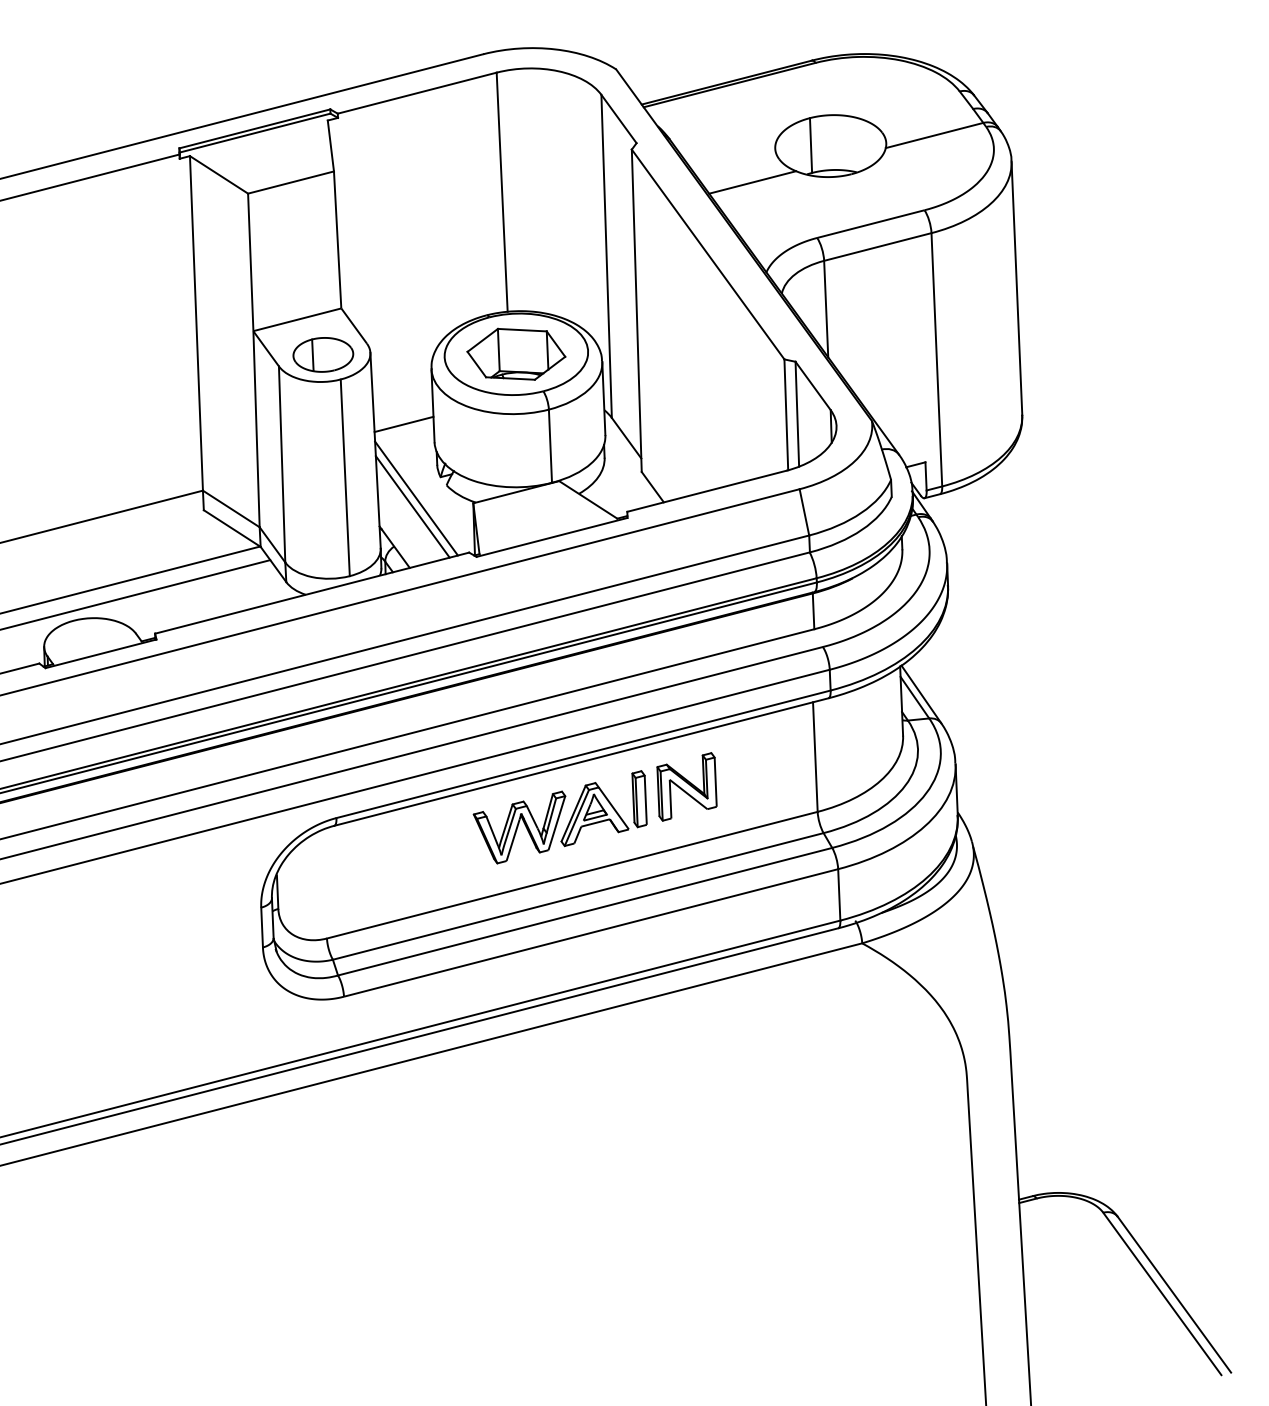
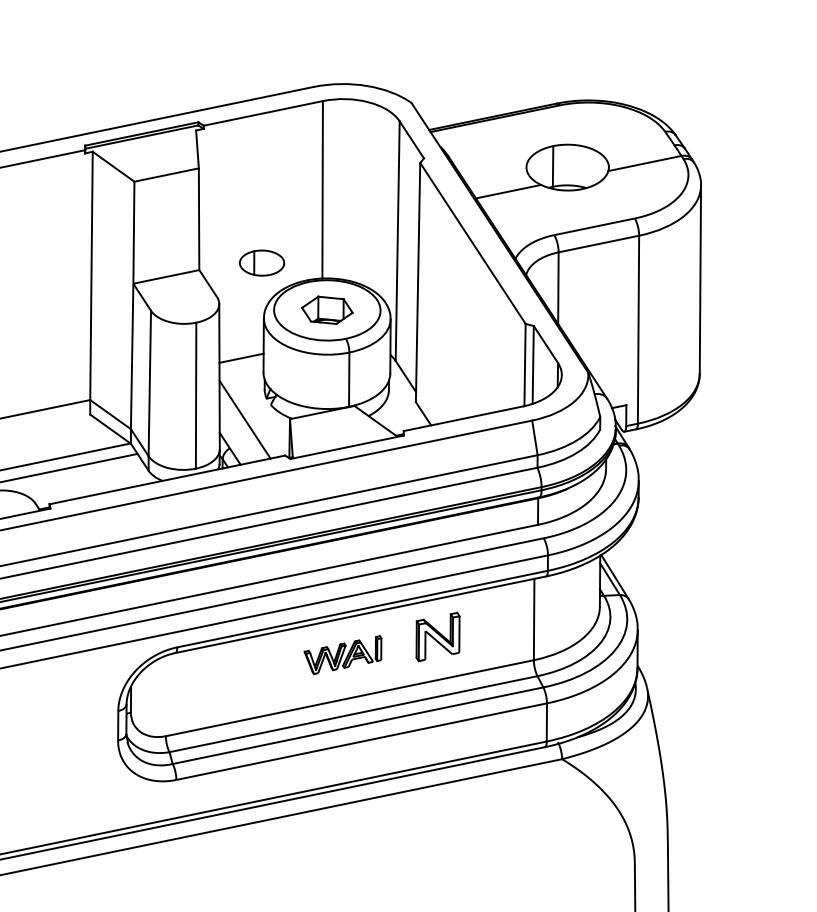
part: (516, 353) -> (327, 309), size x0.7
part: (323, 354) -> (262, 262), moved
line: (416, 498) -> (248, 413), removed
part: (559, 817) -> (342, 655), size x0.6

